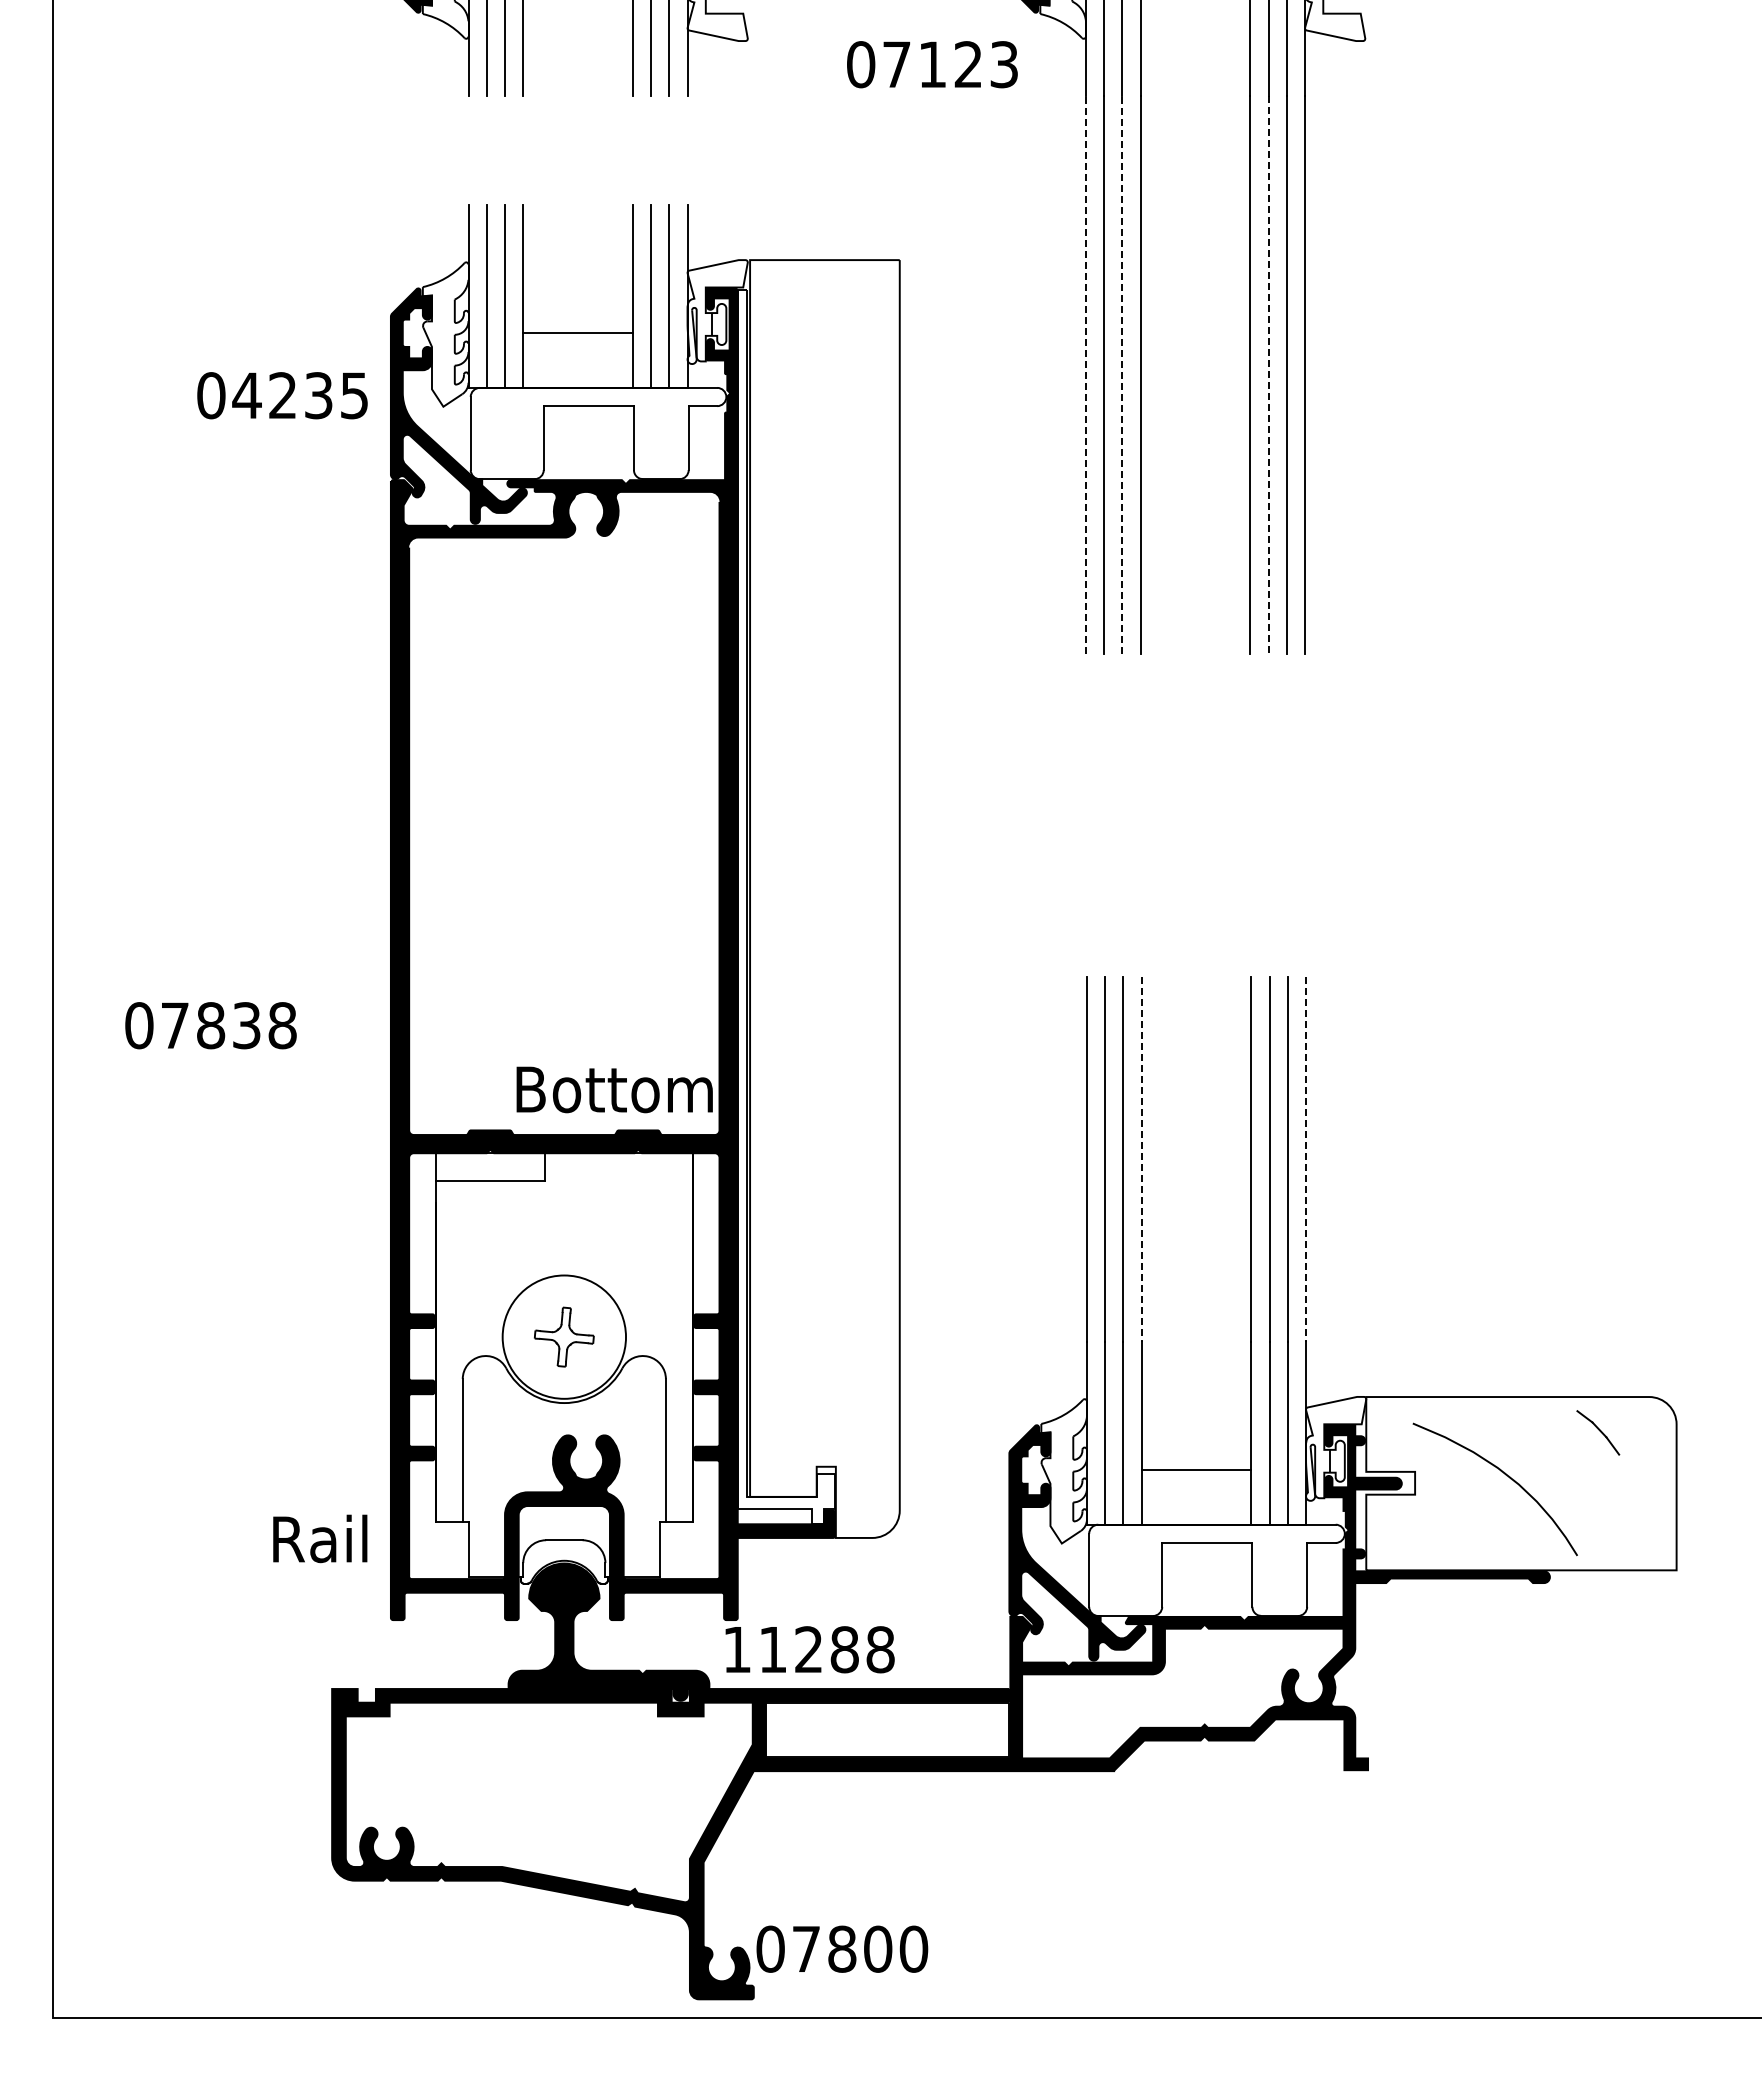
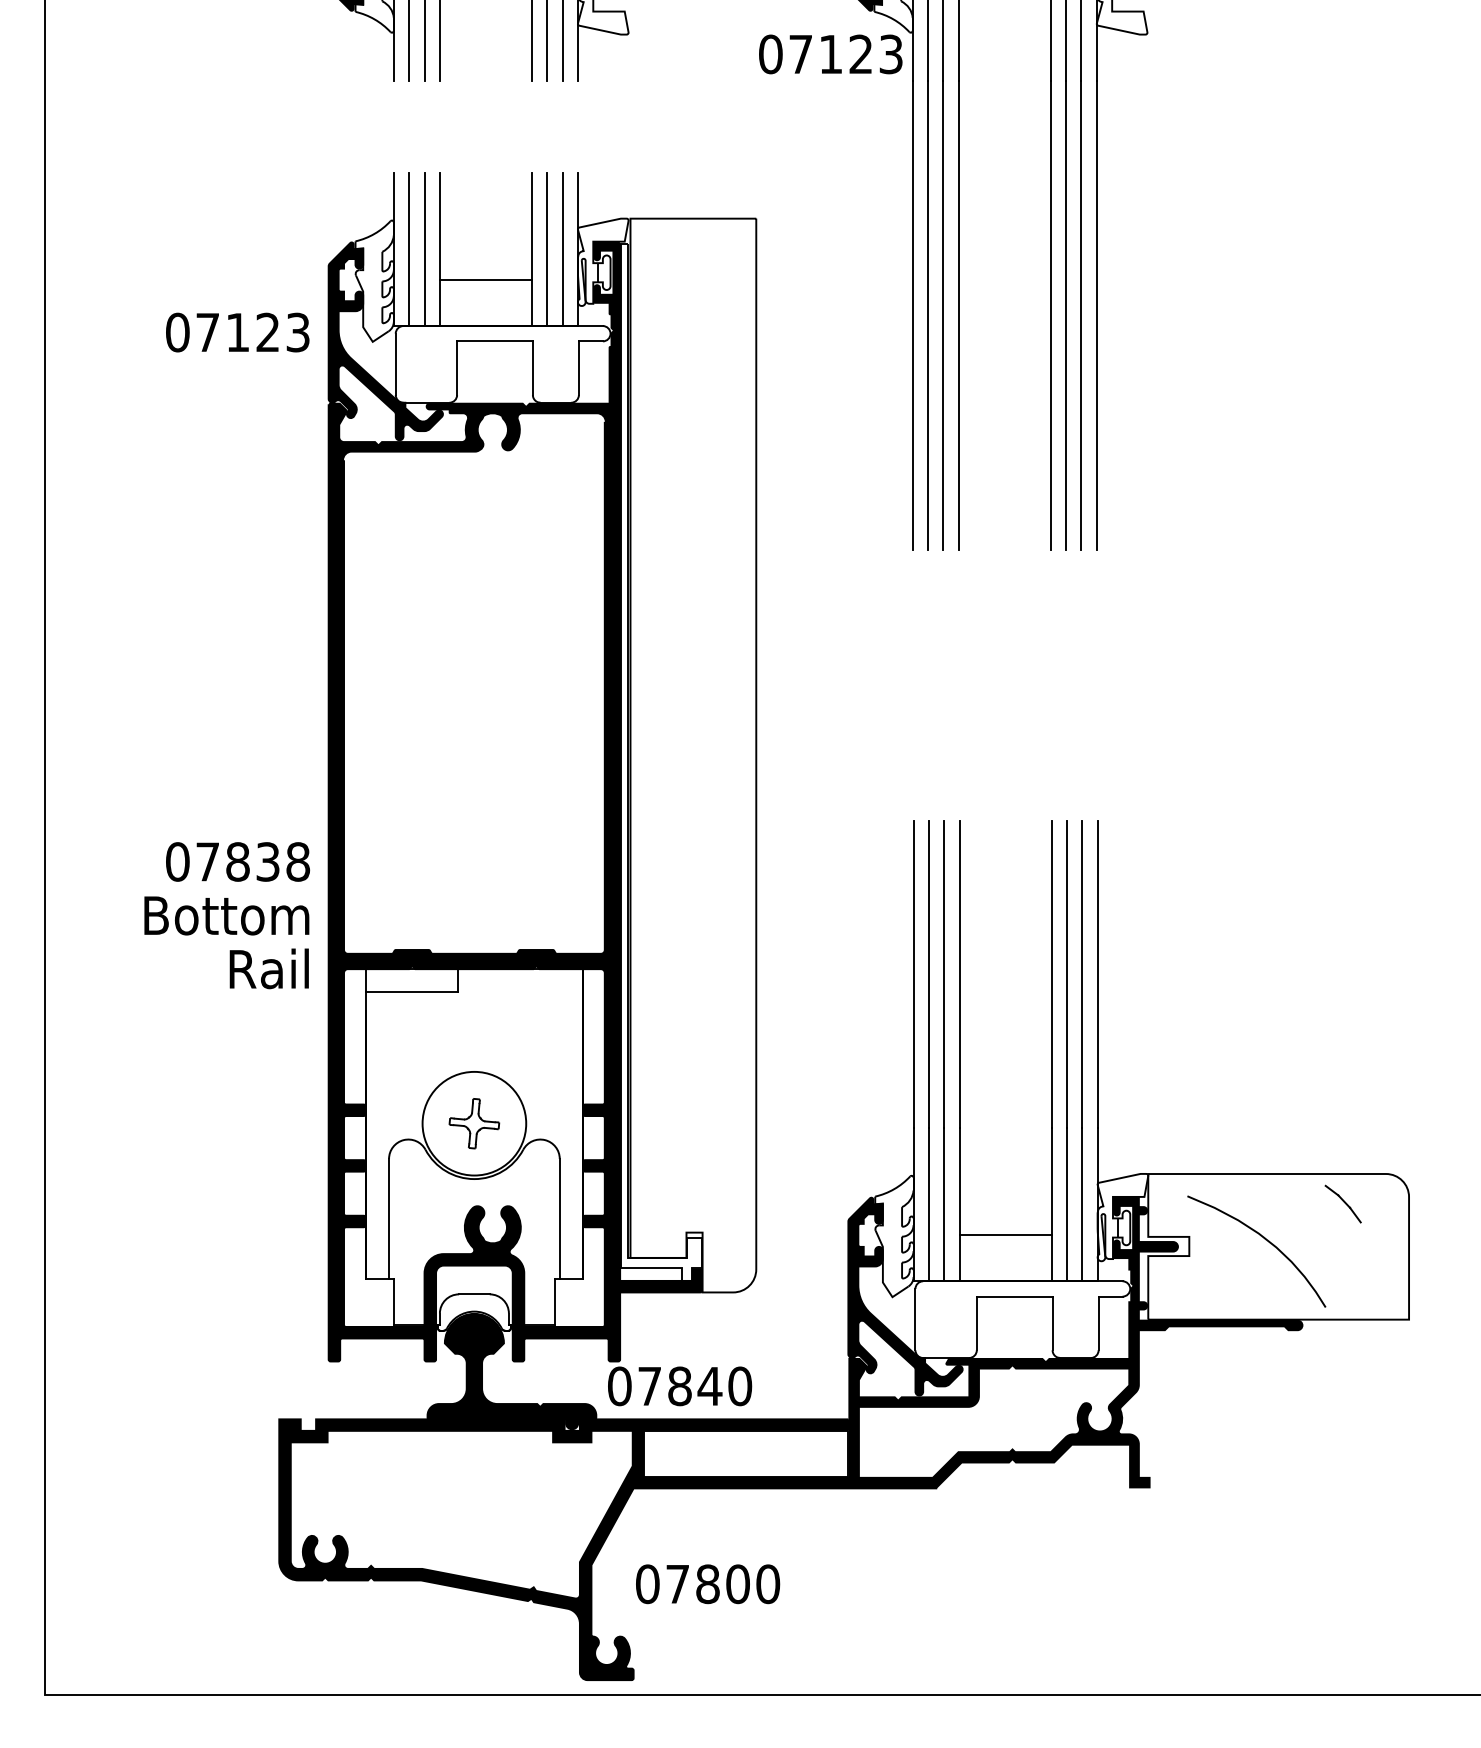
text: (932, 64) -> (830, 54), moved
line: (1085, 374) -> (912, 314), dashed -> solid
line: (1122, 374) -> (943, 314), dashed -> solid
line: (1268, 375) -> (1066, 315), dashed -> solid
text: (300, 395) -> (252, 332), 04235 -> 07123
text: (210, 1025) -> (237, 861), moved
text: (614, 1089) -> (226, 915), moved
line: (1141, 1159) -> (959, 974), dashed -> solid
line: (1306, 1159) -> (1098, 974), dashed -> solid
text: (320, 1538) -> (269, 968), moved
text: (808, 1649) -> (679, 1386), 11288 -> 07840
text: (842, 1948) -> (708, 1583), moved

